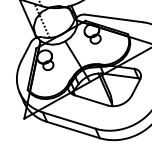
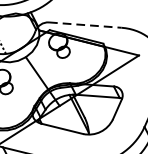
line: (114, 18) -> (85, 25), solid -> dashed

